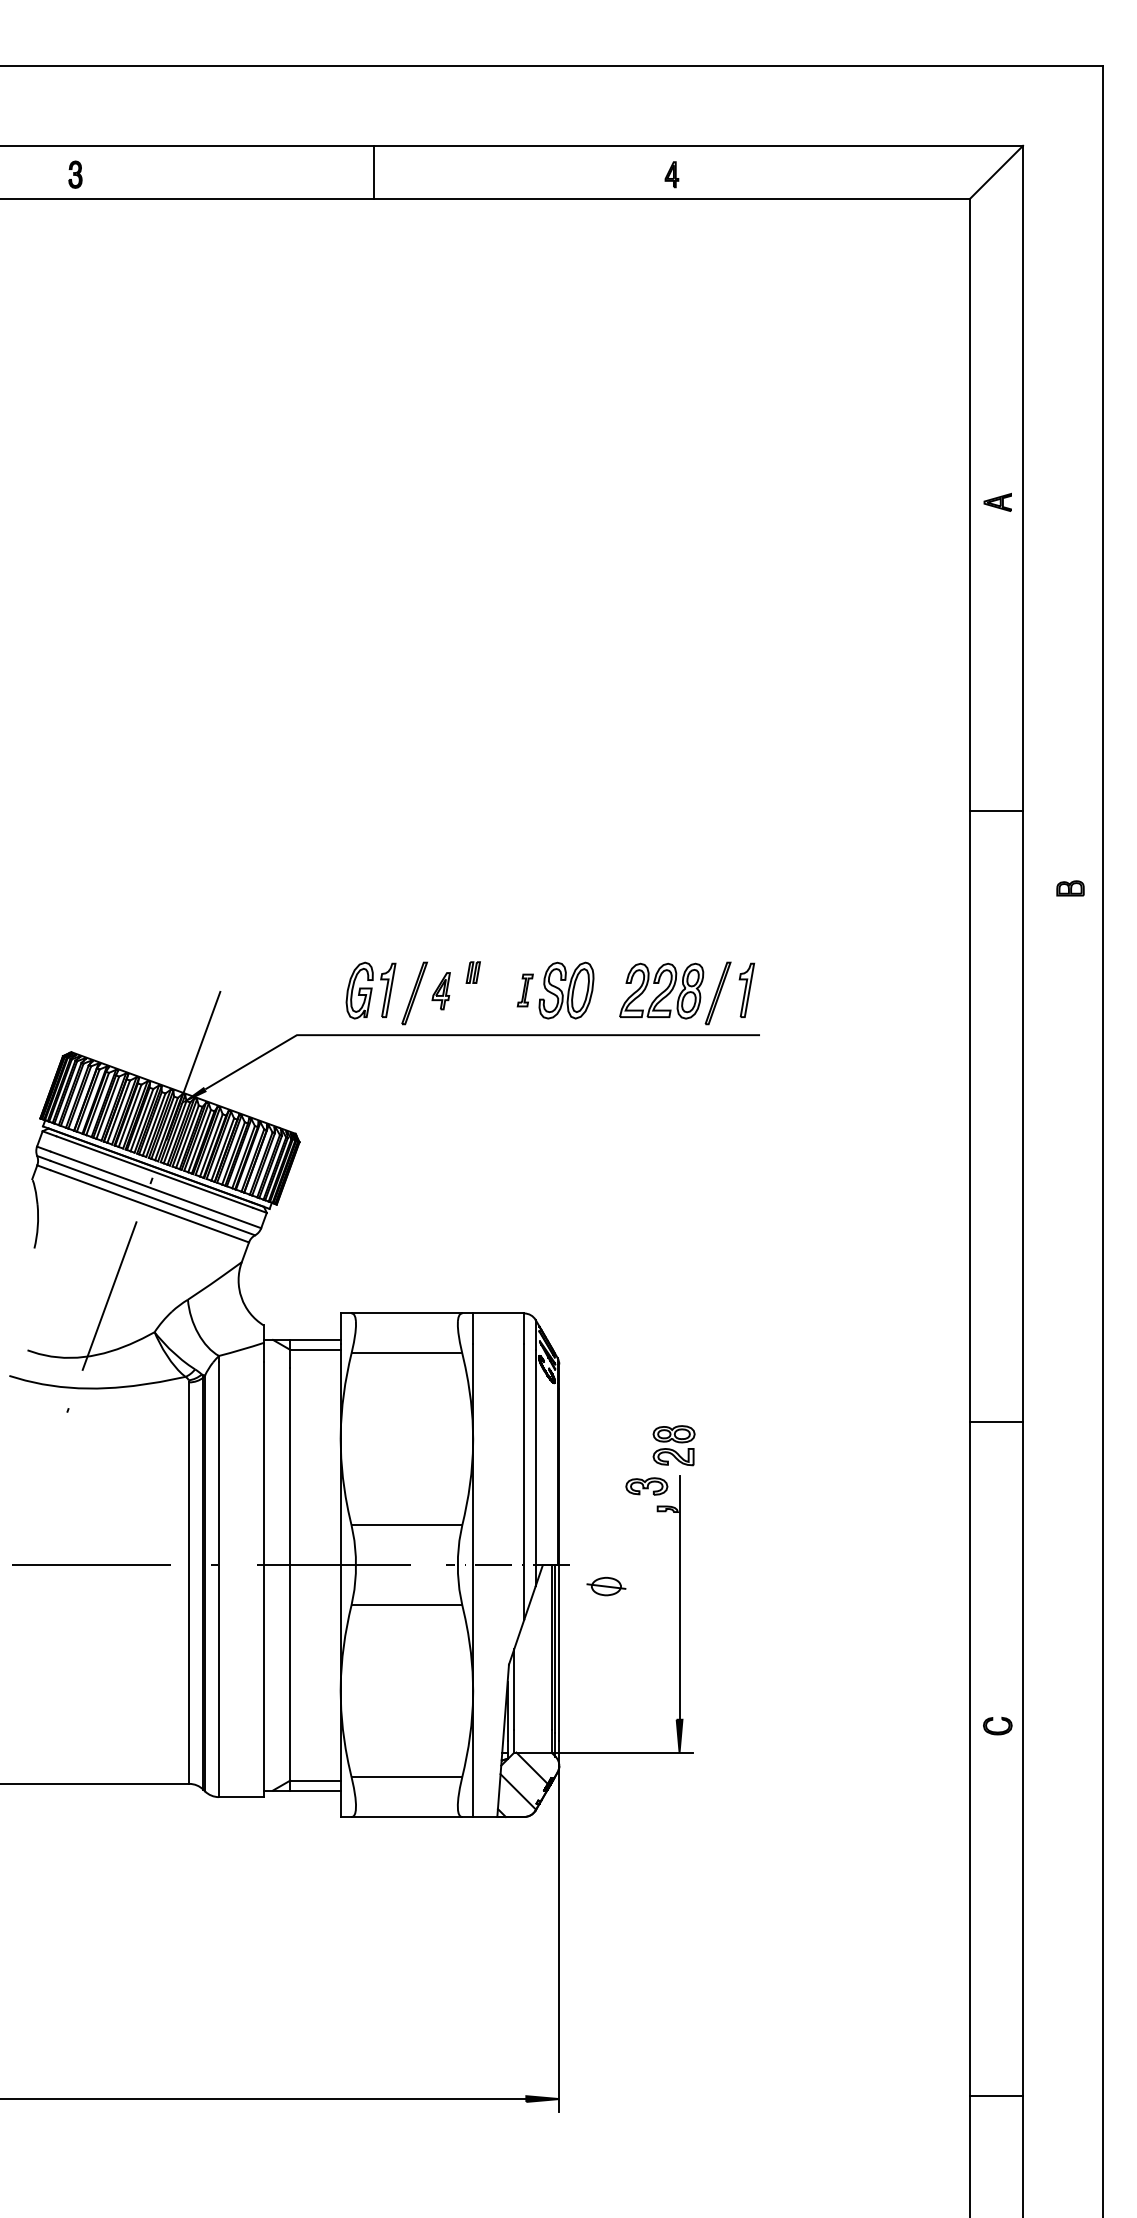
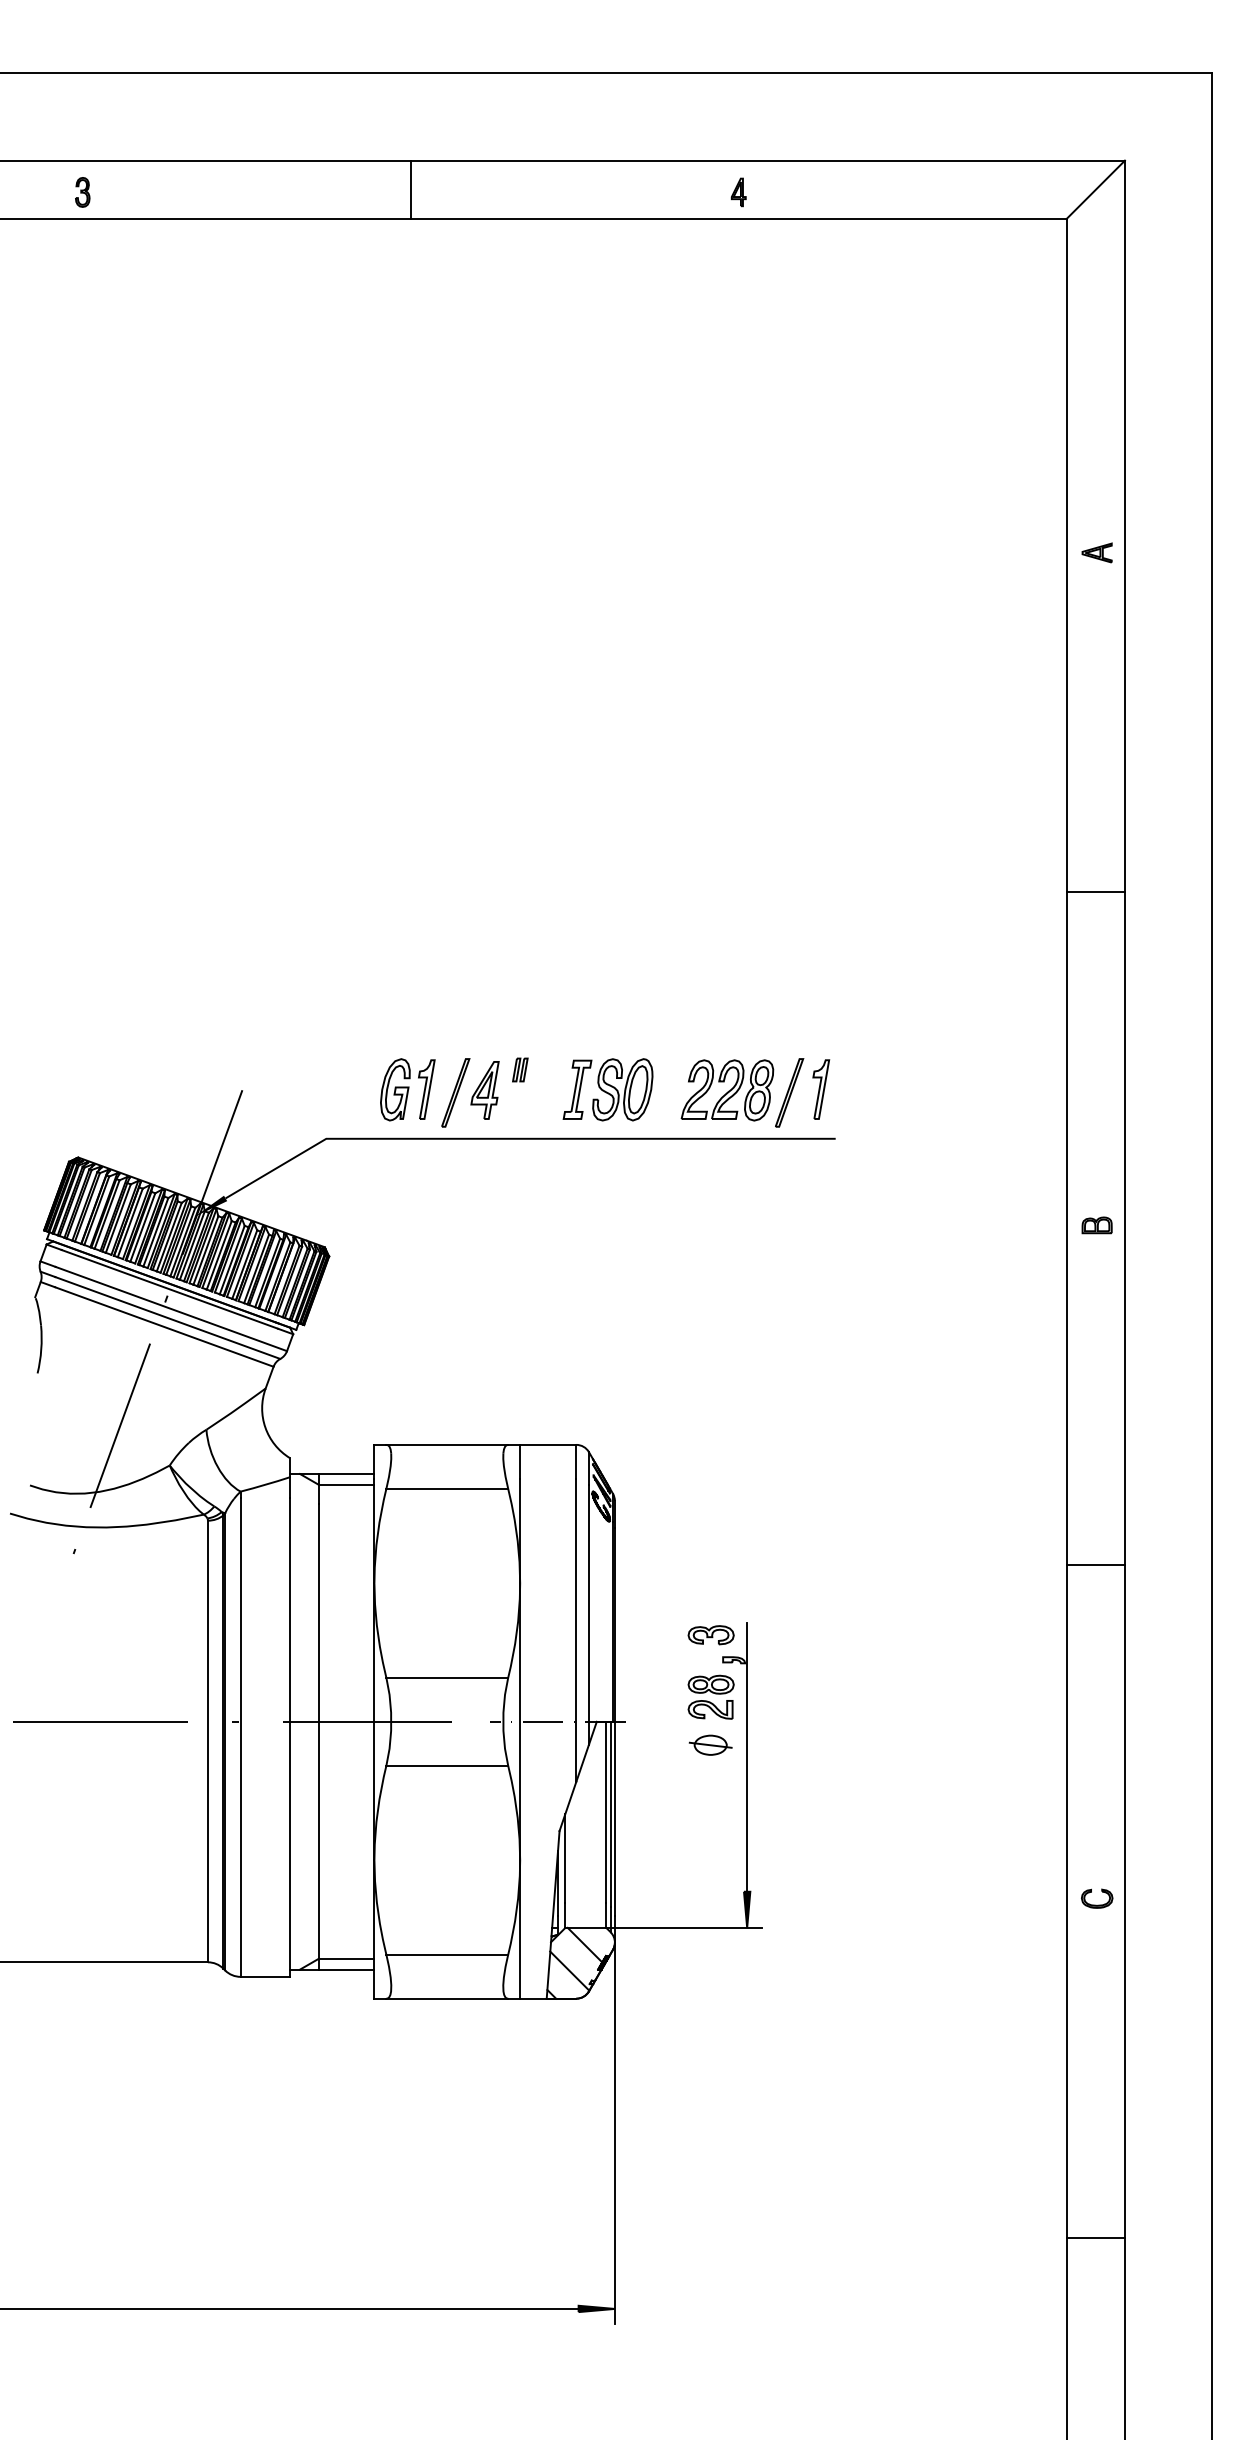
part: (1069, 888) -> (1096, 1225), moved
part: (525, 990) -> (577, 1089), size x1.67
part: (440, 991) -> (484, 1090), size x1.43
part: (673, 1444) -> (710, 1696), moved
part: (606, 1585) -> (710, 1744), moved
line: (996, 2095) -> (1095, 2237), moved

